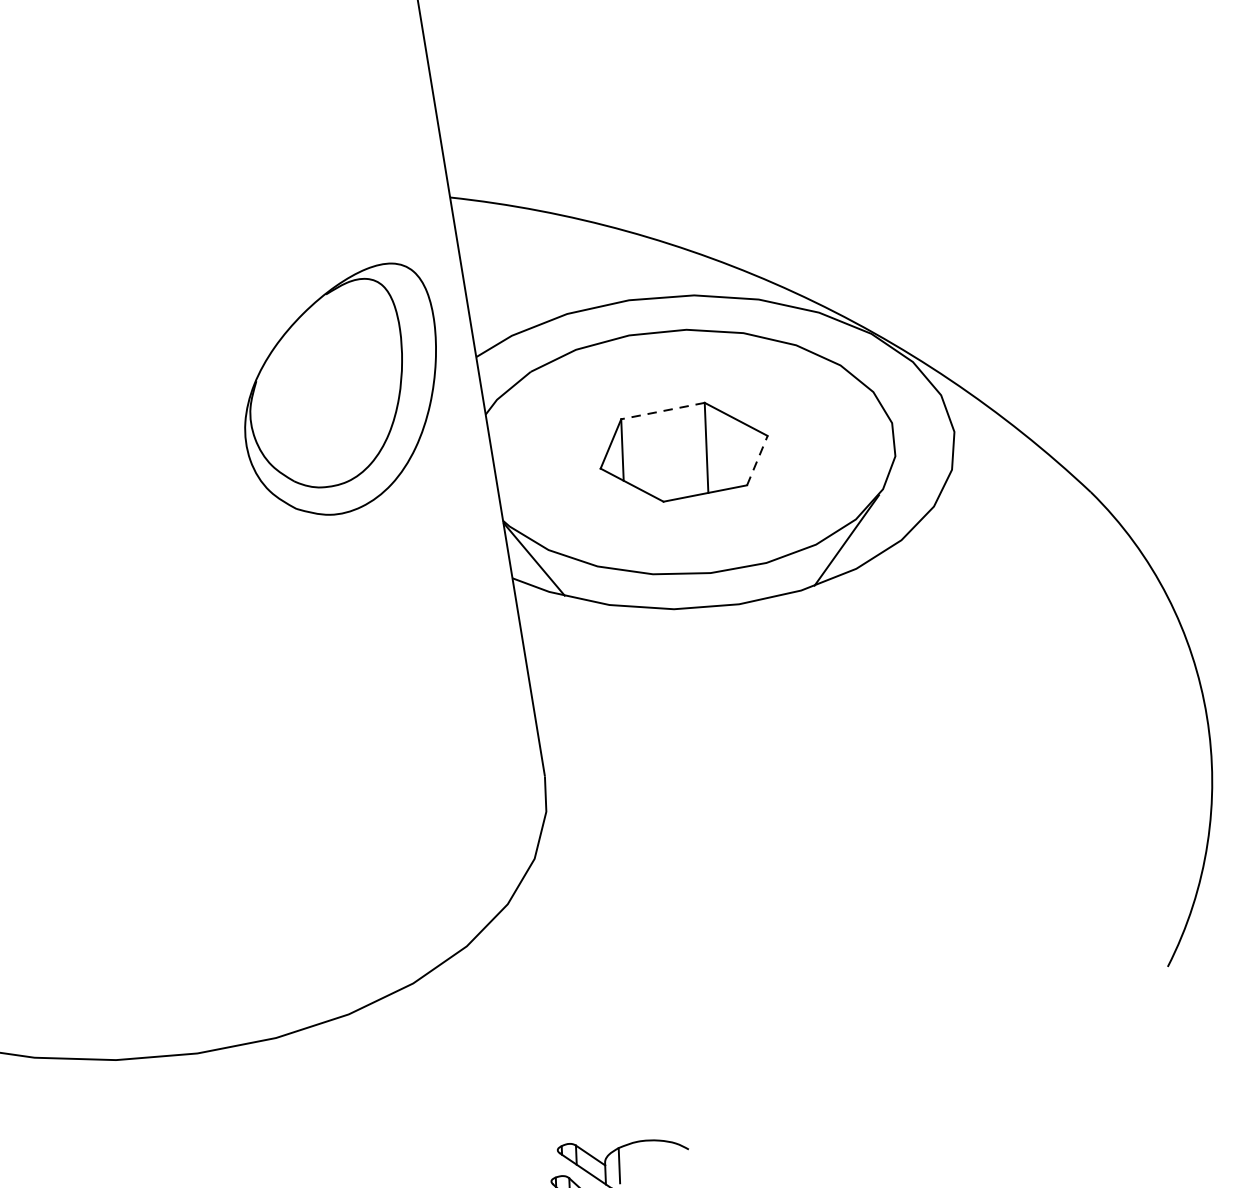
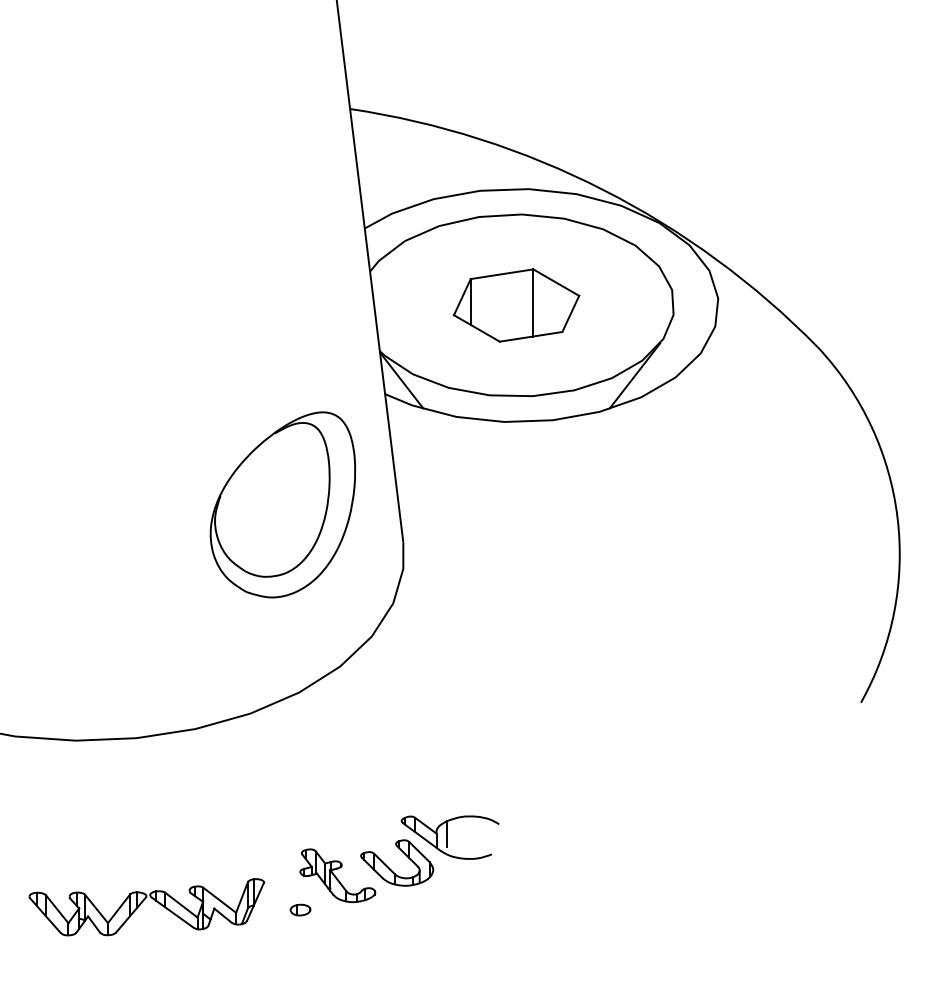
part: (340, 389) -> (282, 504), moved
line: (663, 411) -> (502, 274), dashed -> solid
line: (756, 460) -> (570, 313), dashed -> solid

